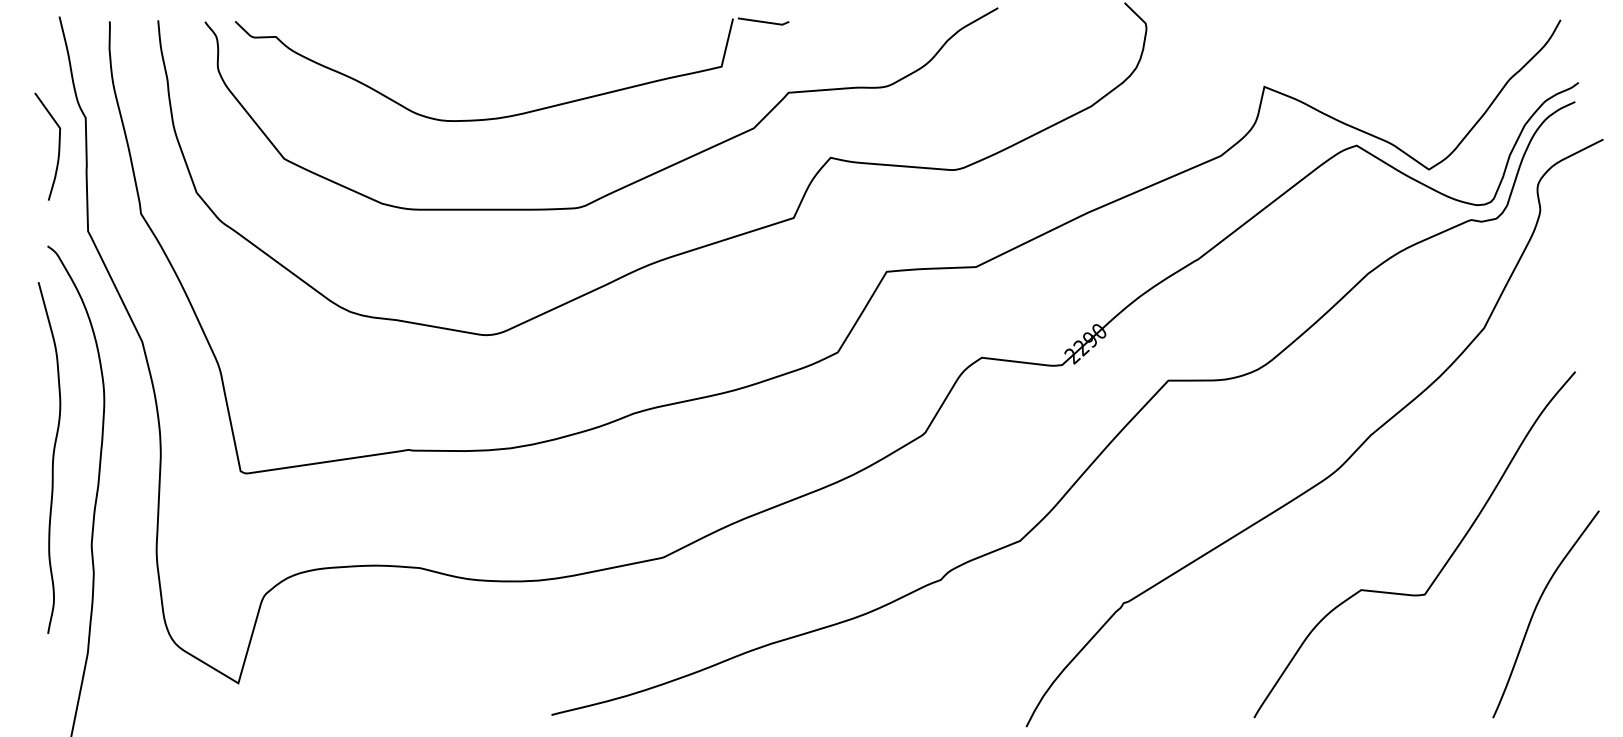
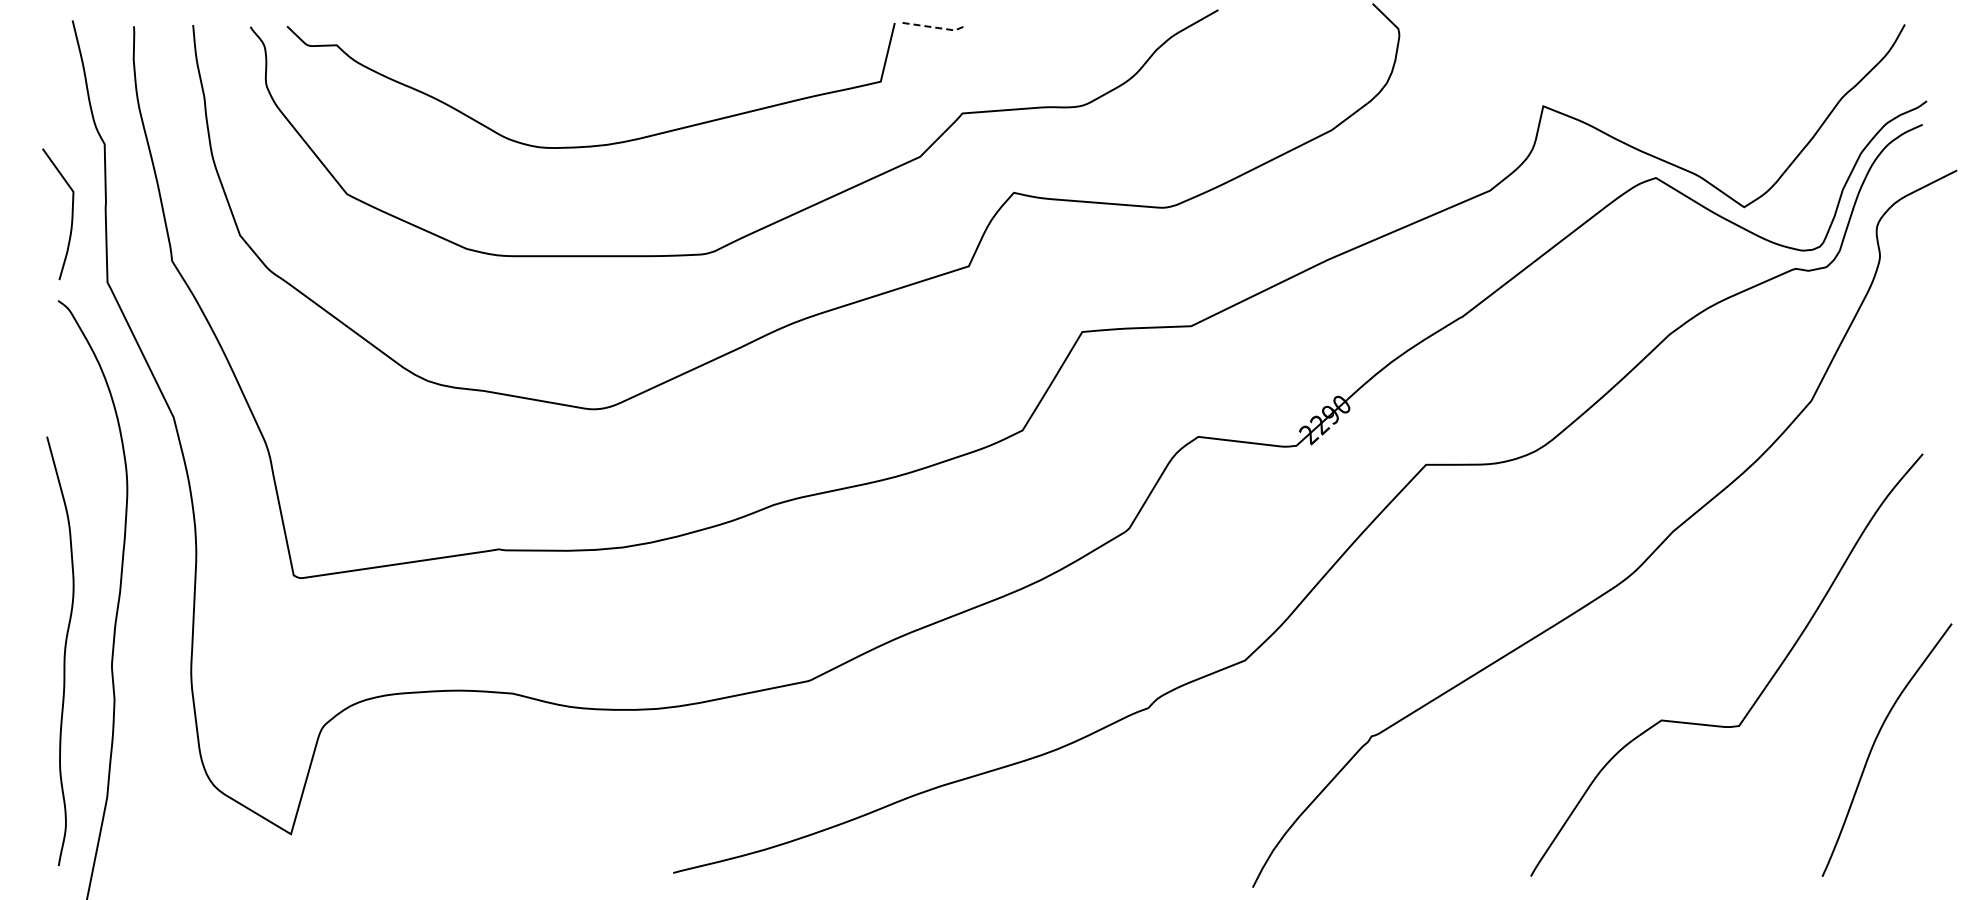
line: (764, 22) -> (933, 27), solid -> dashed
curve: (58, 146) -> (71, 214), moved
curve: (52, 457) -> (64, 650), moved

